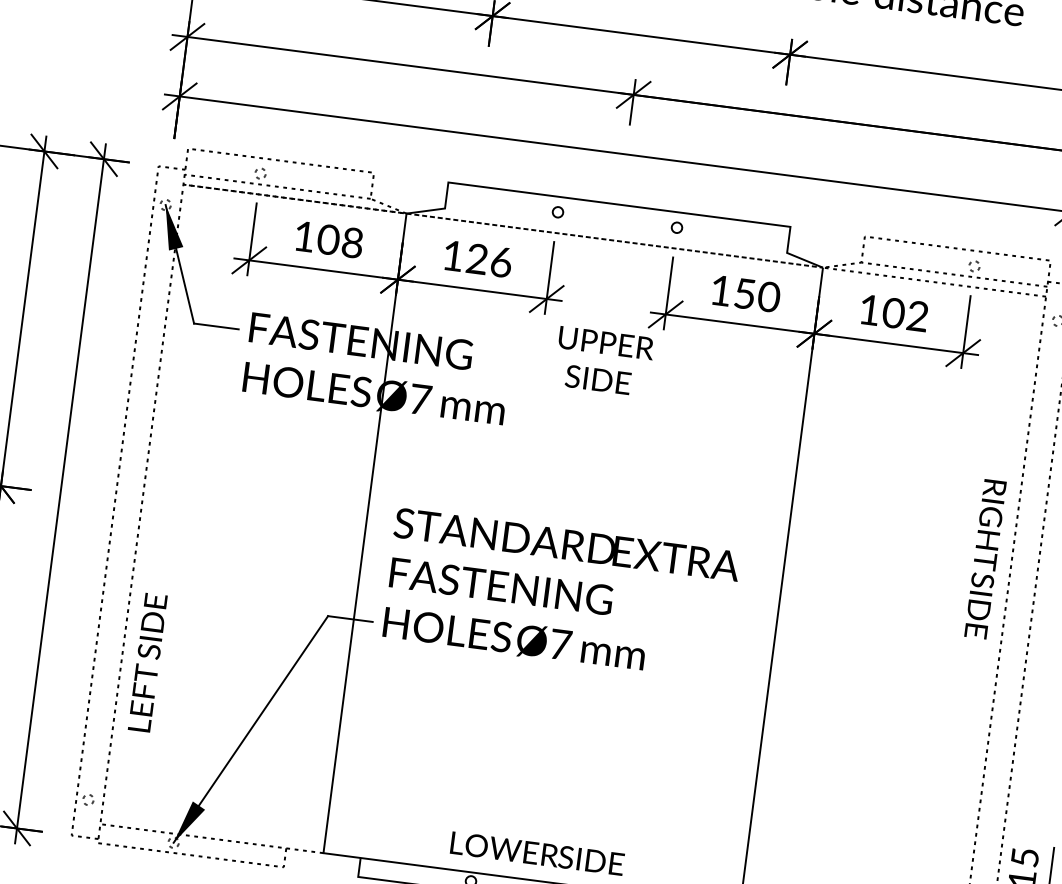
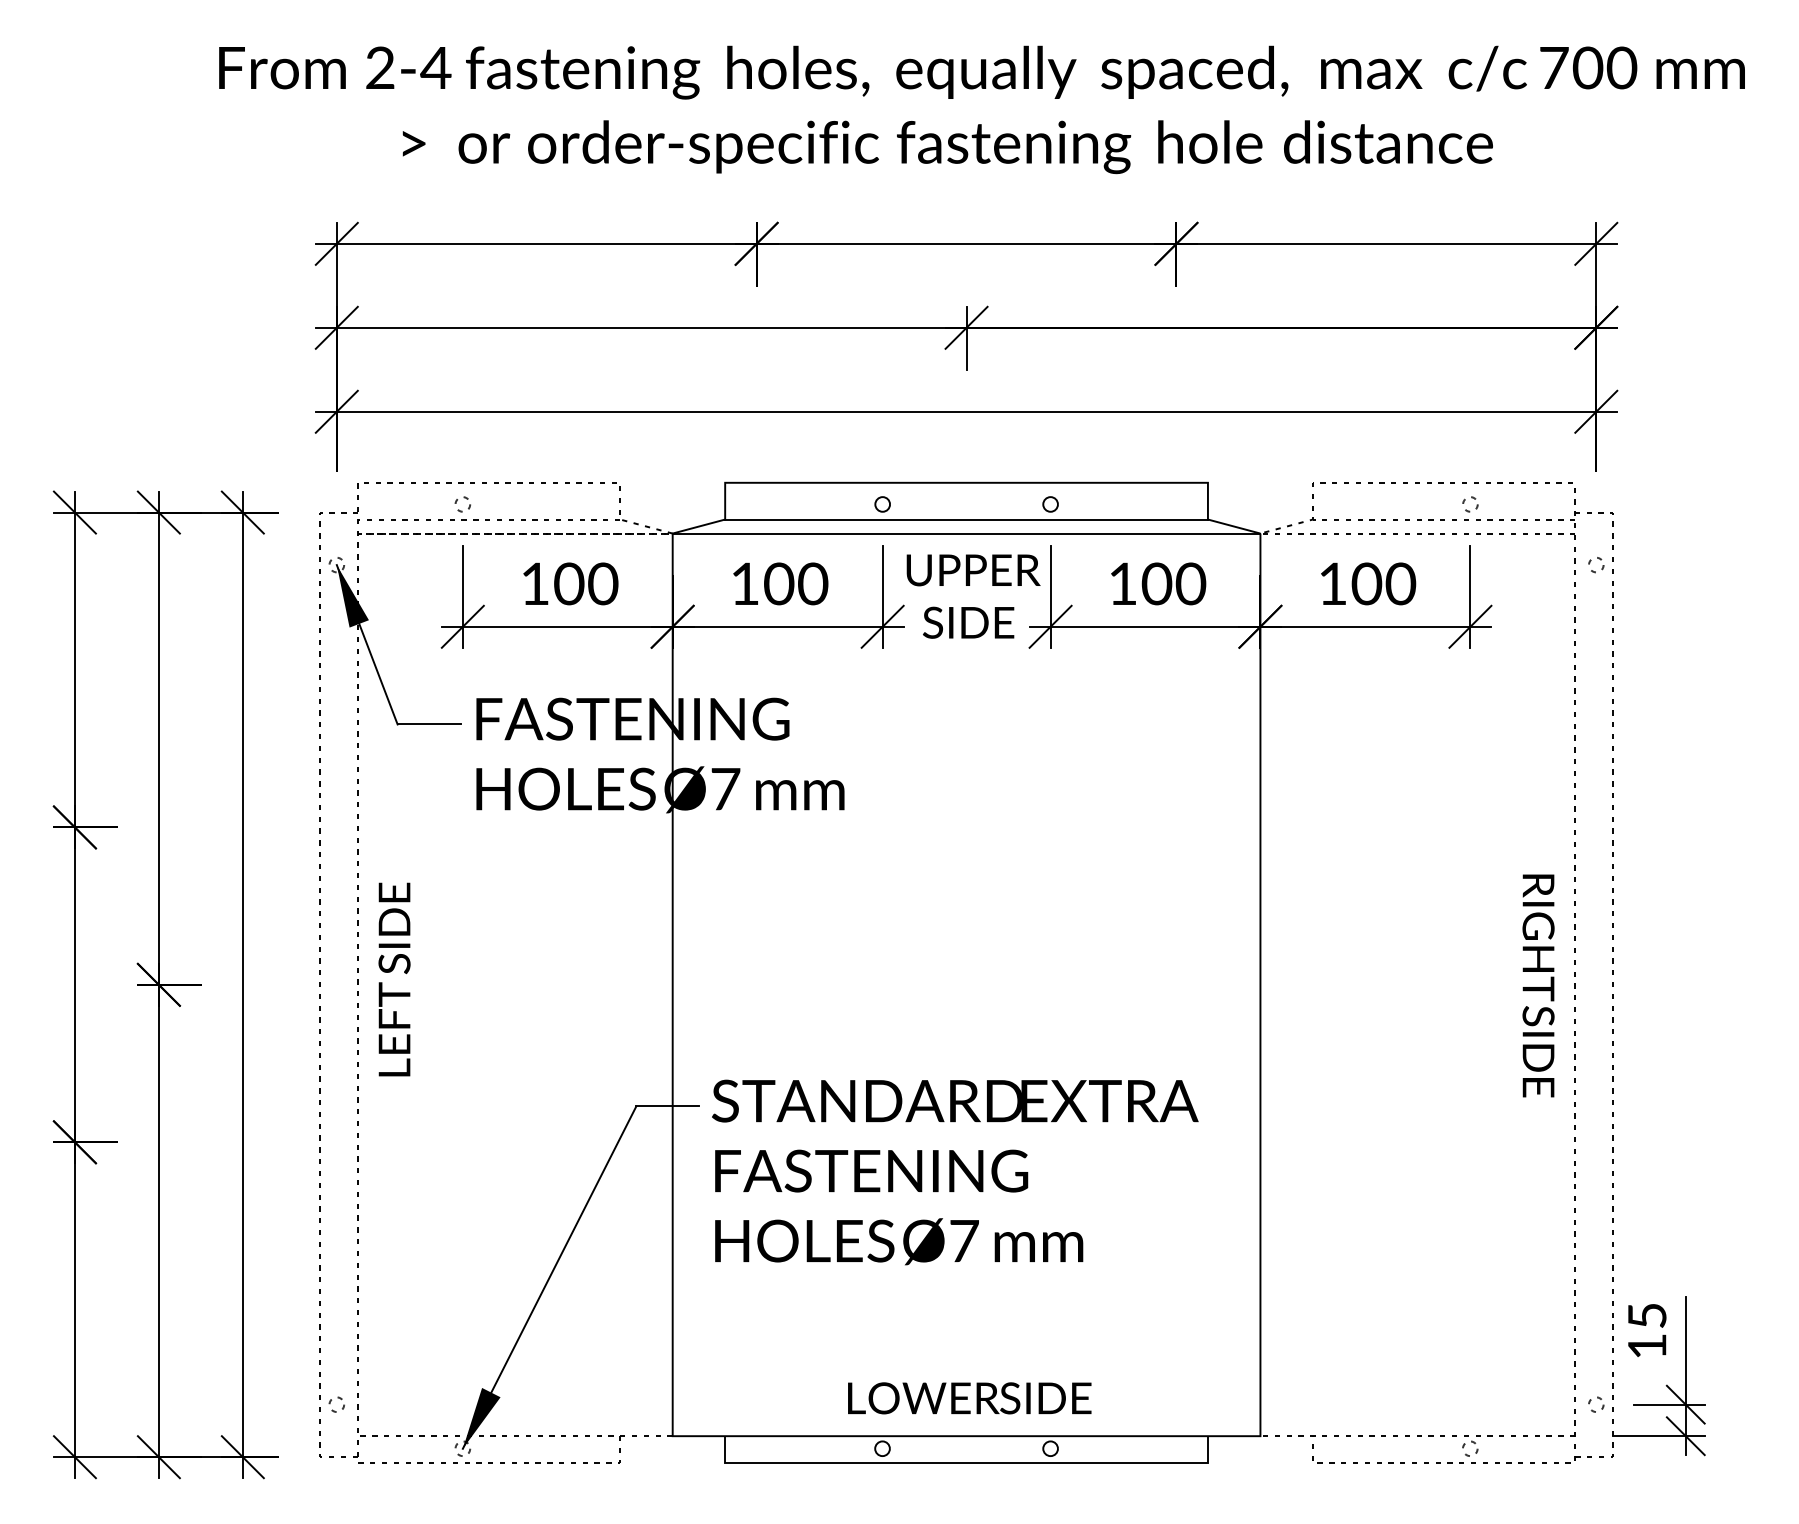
line: (616, 230) -> (966, 519), added
line: (614, 240) -> (966, 533), dashed -> solid
text: (352, 242) -> (603, 583), 108 -> 100
text: (489, 260) -> (796, 583), 126 -> 100
text: (744, 293) -> (1156, 583), 150 -> 100
text: (917, 315) -> (1400, 583), 102 -> 100
text: (604, 361) -> (973, 596), moved
text: (985, 558) -> (1538, 985), moved
text: (560, 595) -> (955, 1172), moved
text: (147, 662) -> (394, 979), moved

